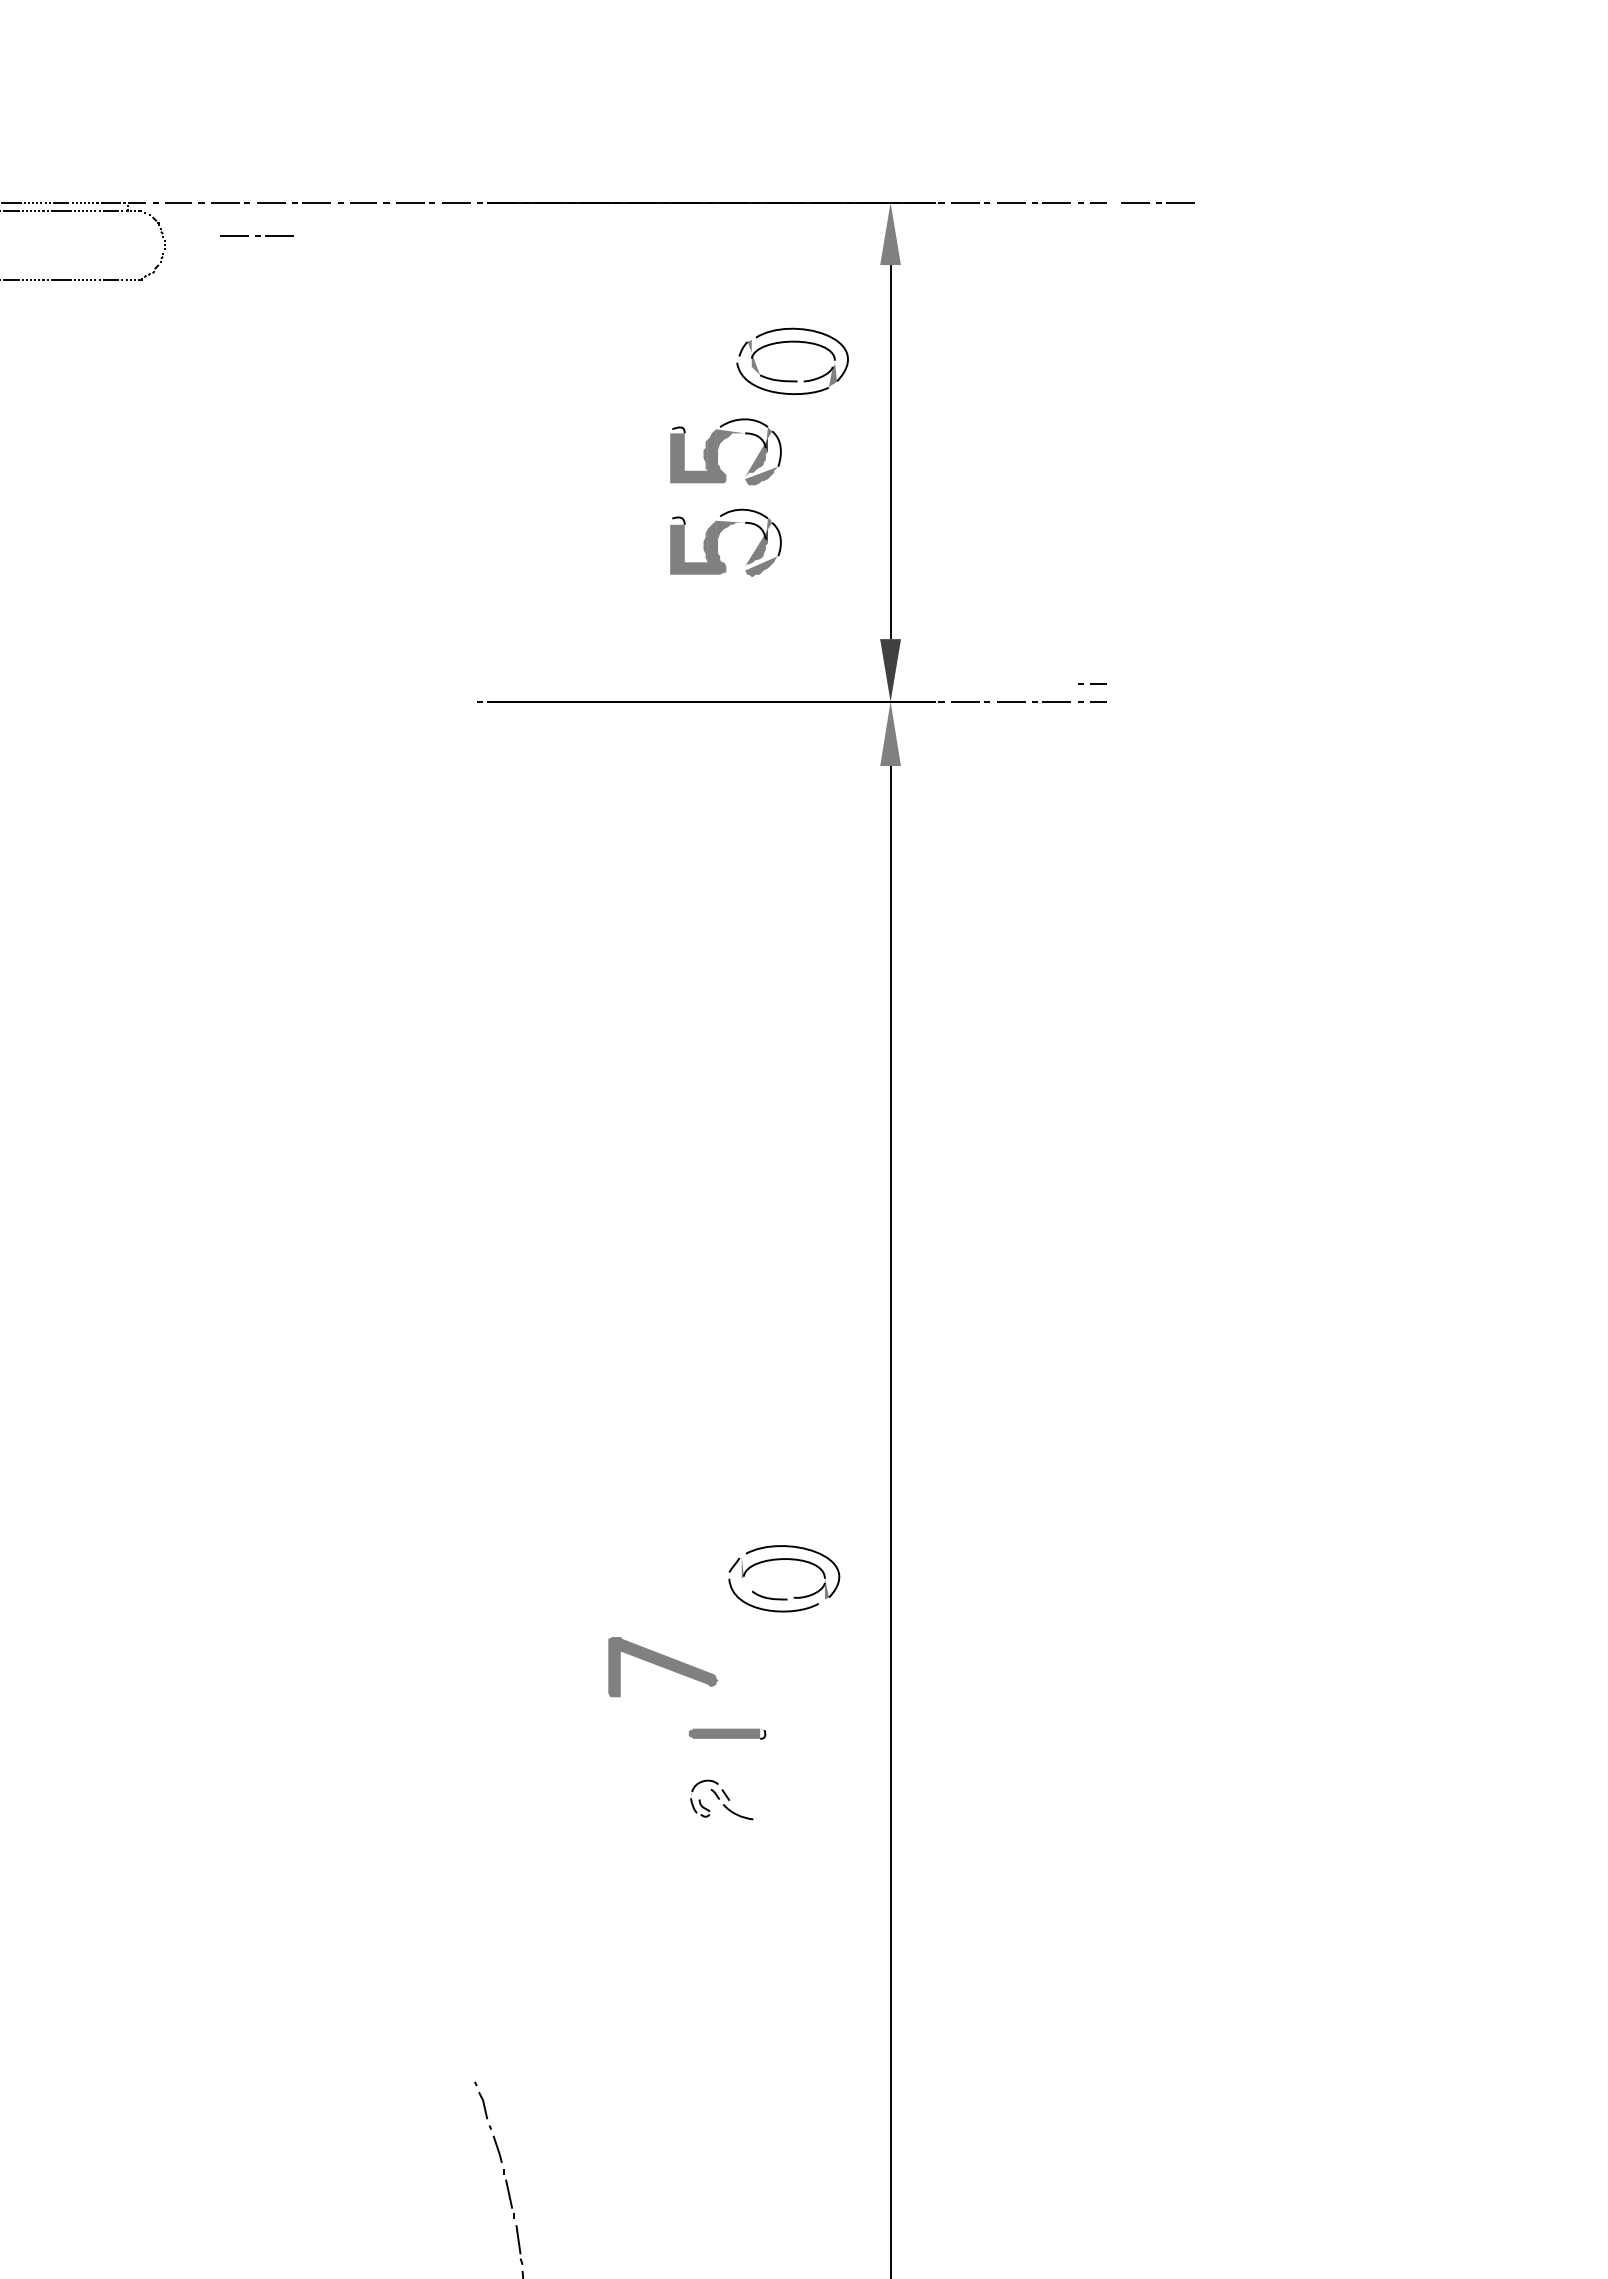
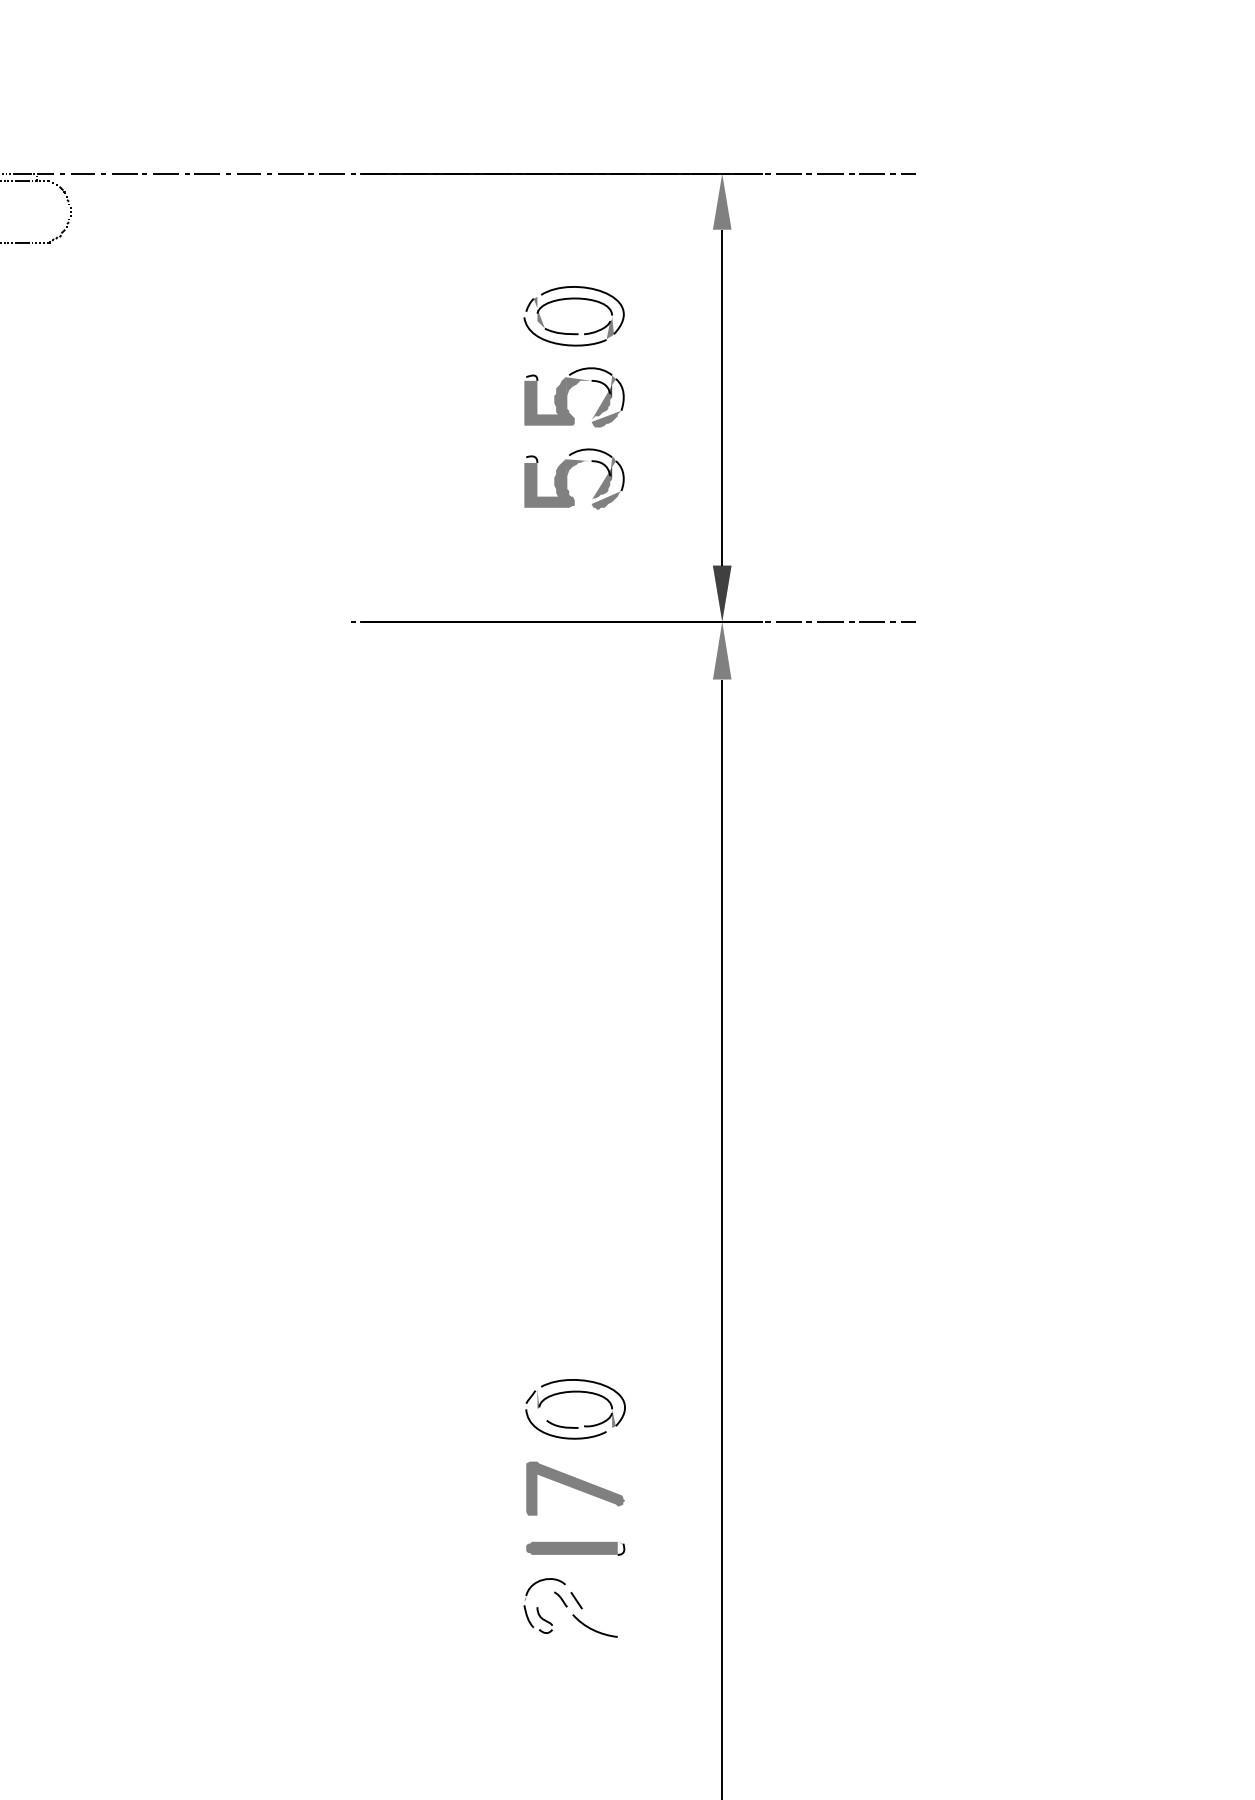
line: (1157, 202) -> (961, 173), removed
line: (256, 235) -> (152, 203), removed
part: (792, 342) -> (574, 299), moved
line: (1092, 683) -> (903, 605), removed
part: (780, 1560) -> (572, 1392), moved
part: (662, 1667) -> (574, 1488), moved
part: (727, 1733) -> (575, 1548), size x1.43
part: (721, 1799) -> (570, 1607), size x1.67

